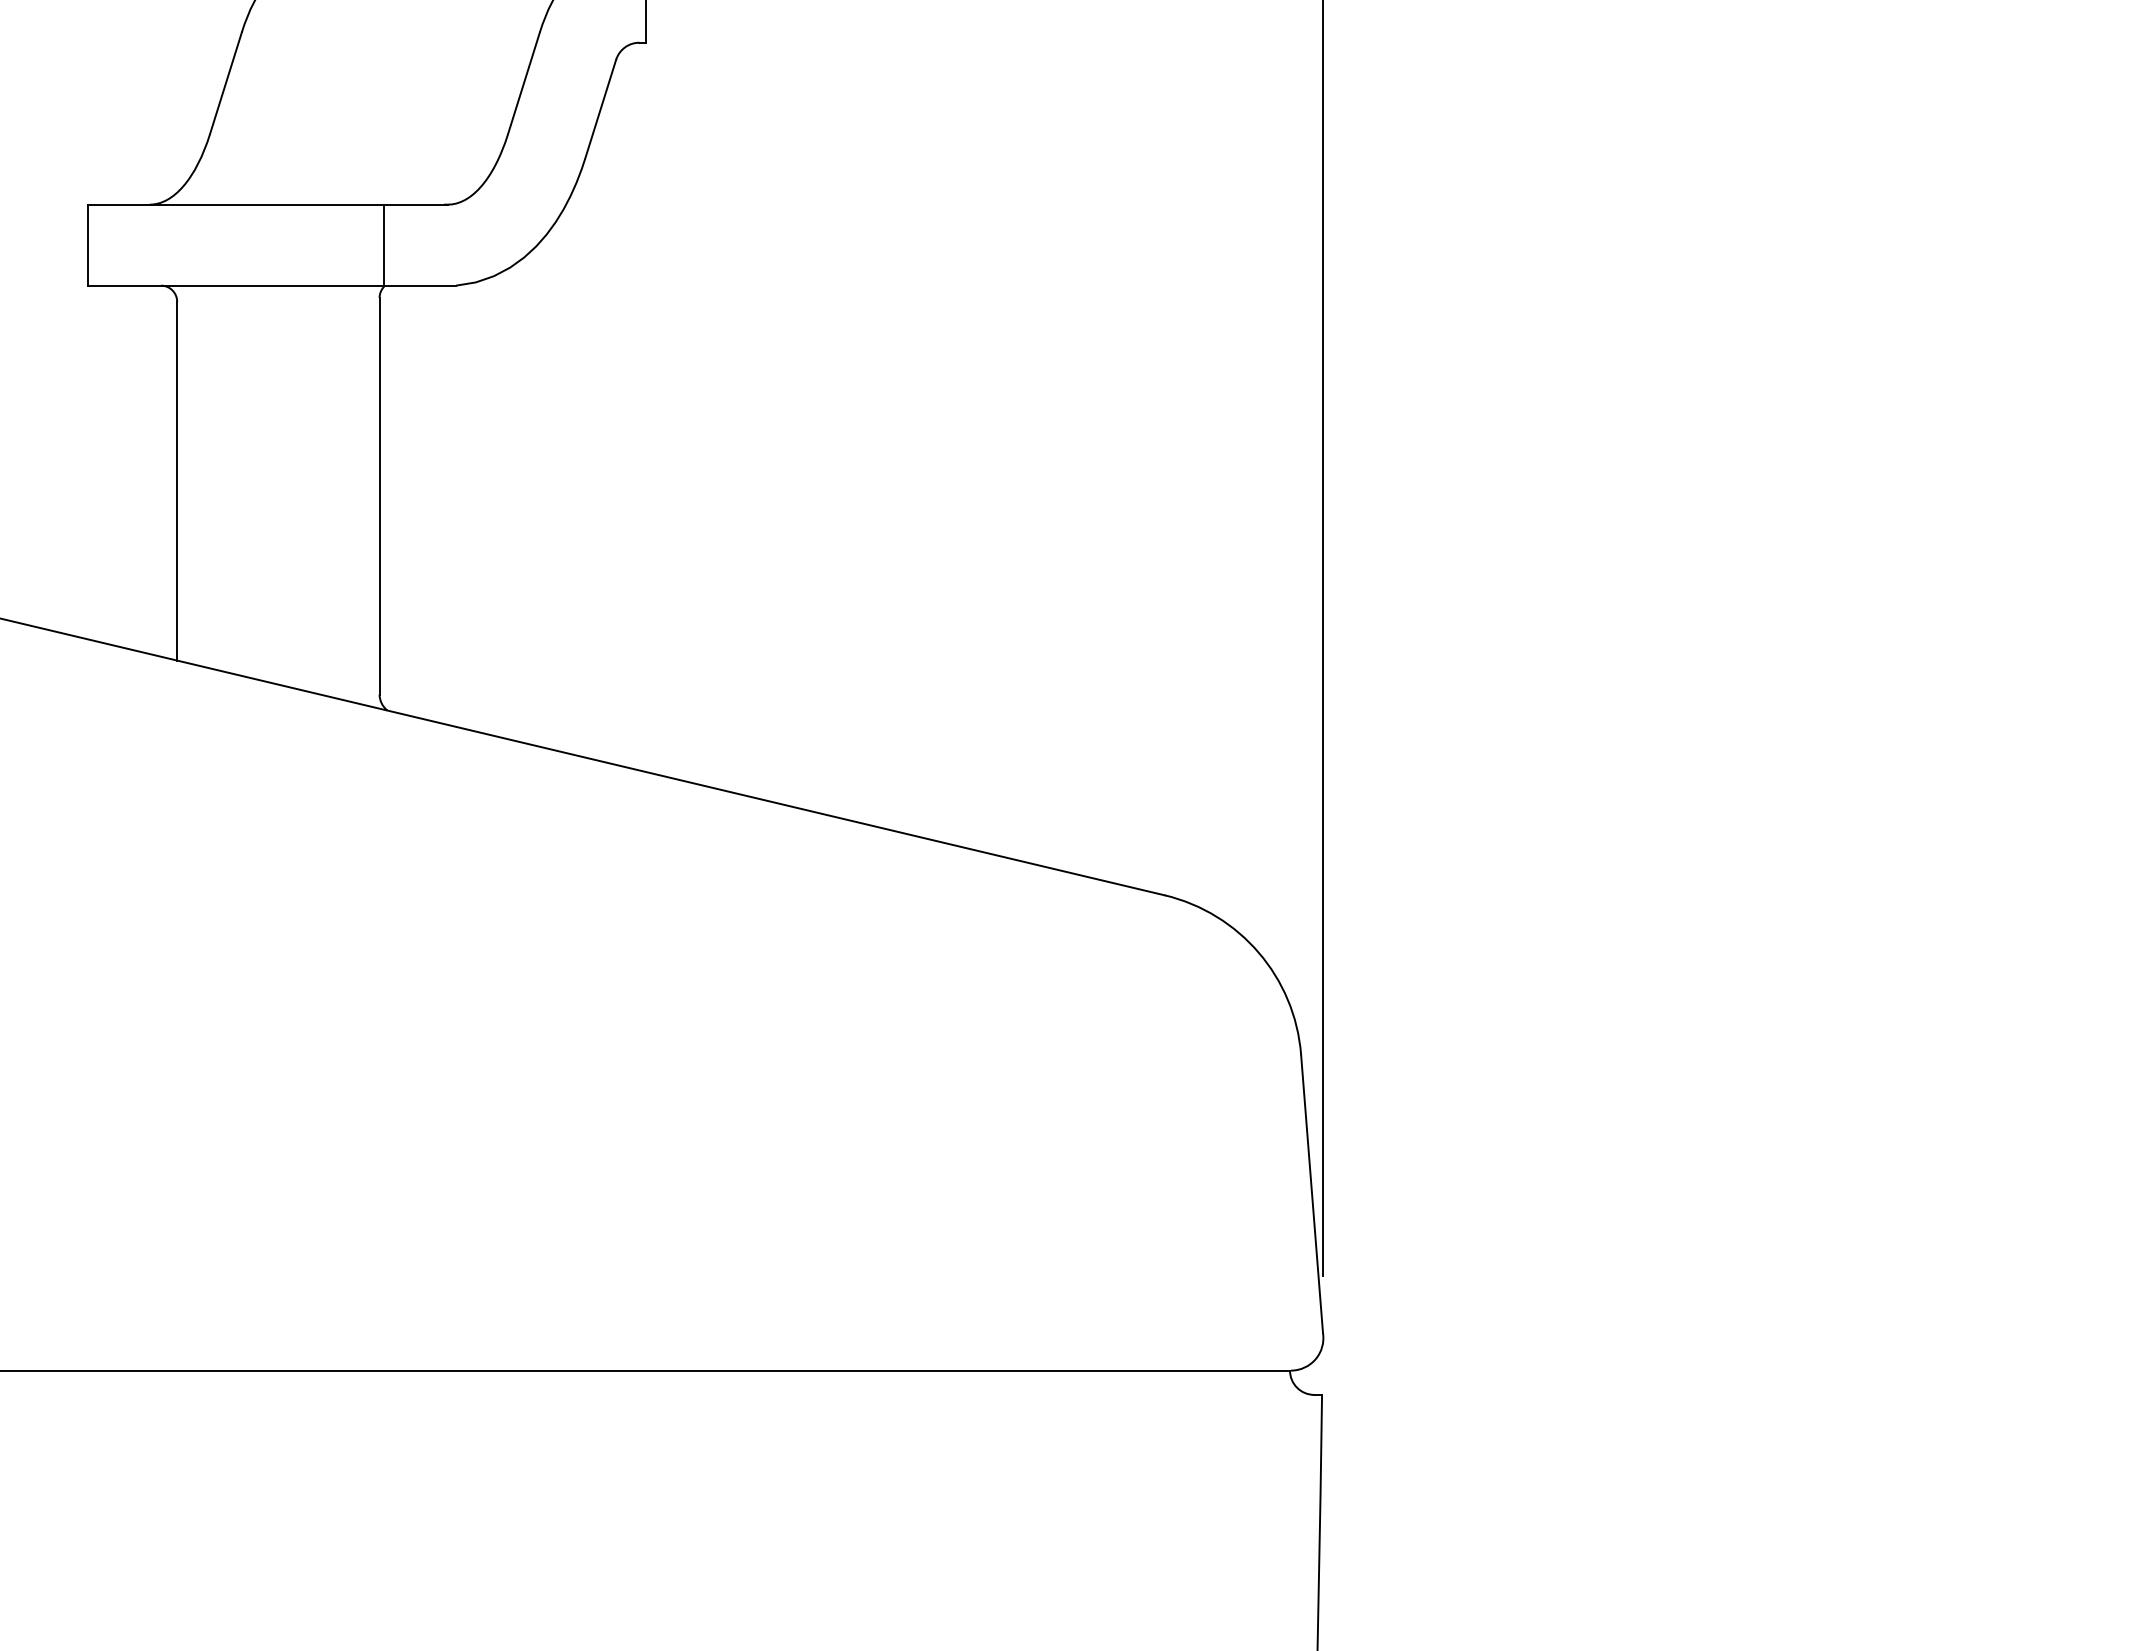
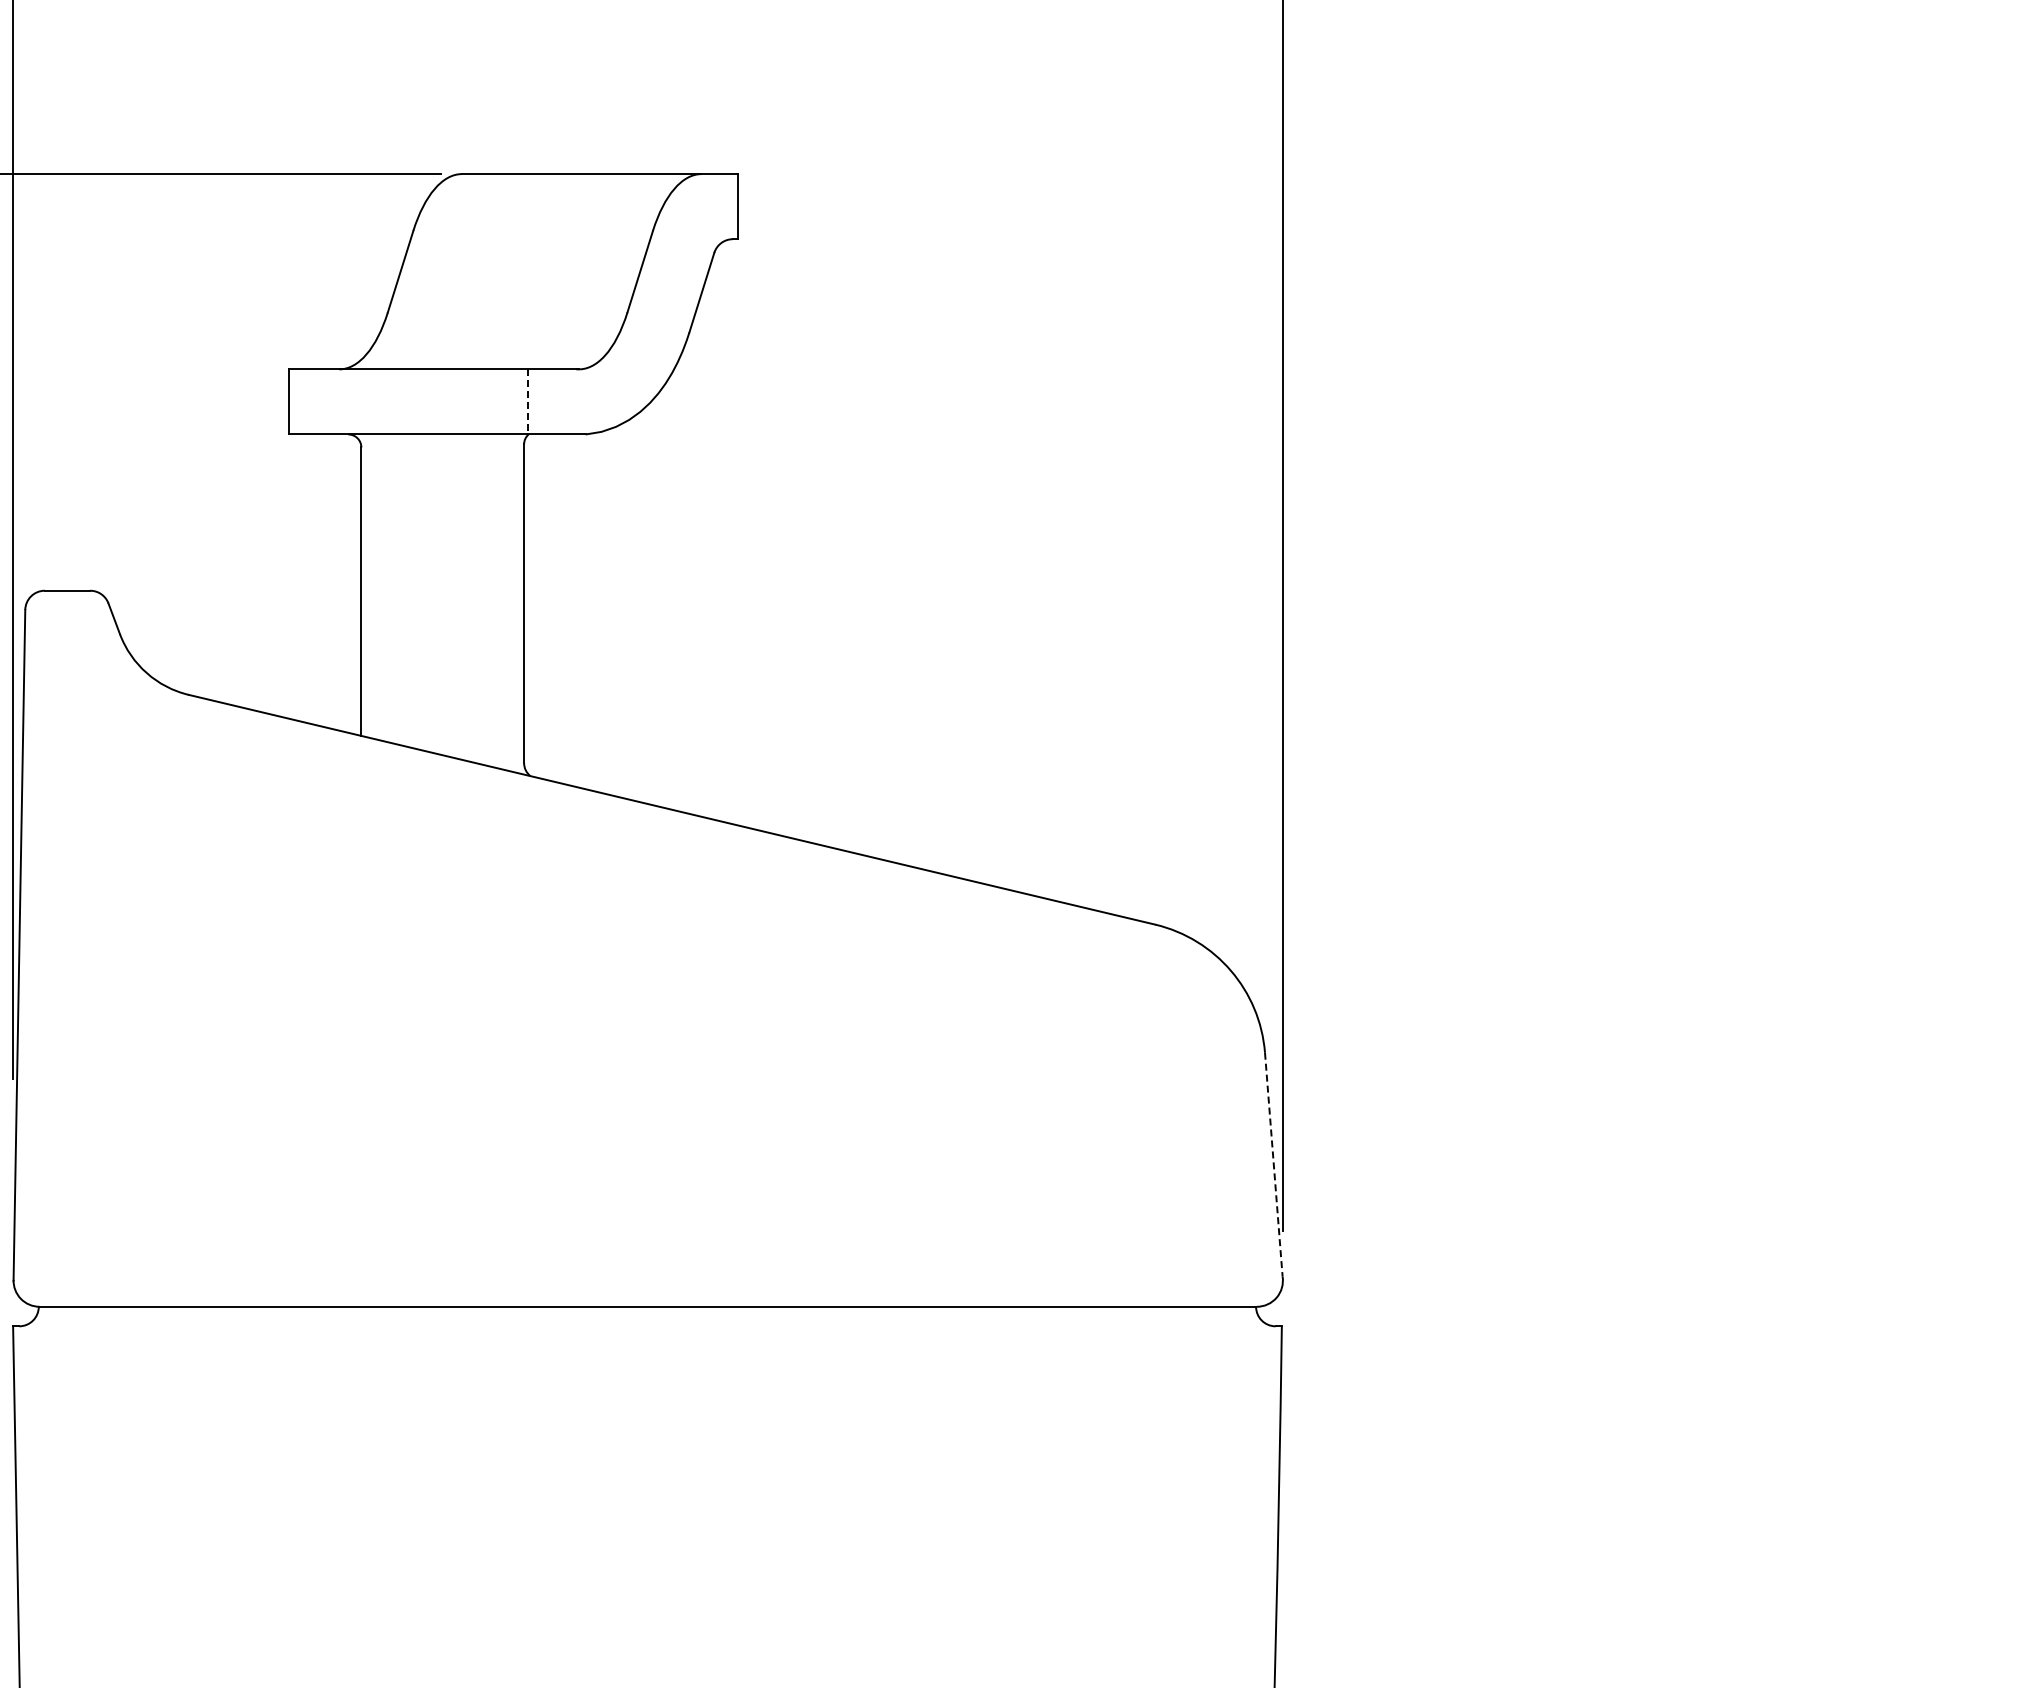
line: (383, 244) -> (527, 401), solid -> dashed
line: (1311, 1194) -> (1273, 1165), solid -> dashed

